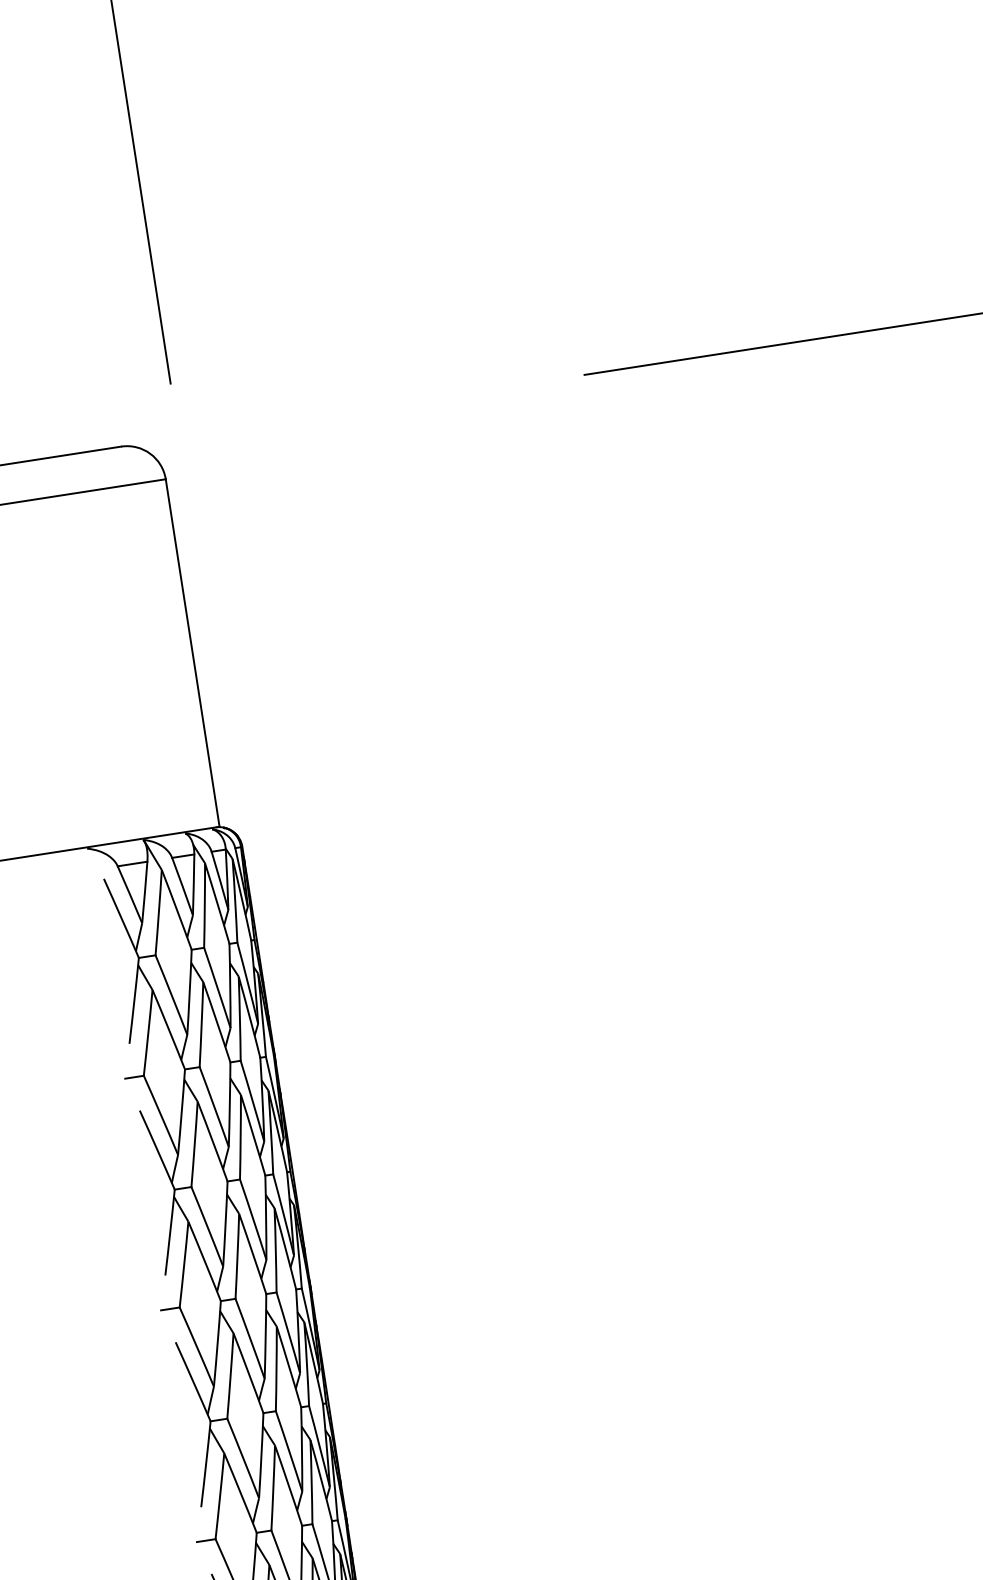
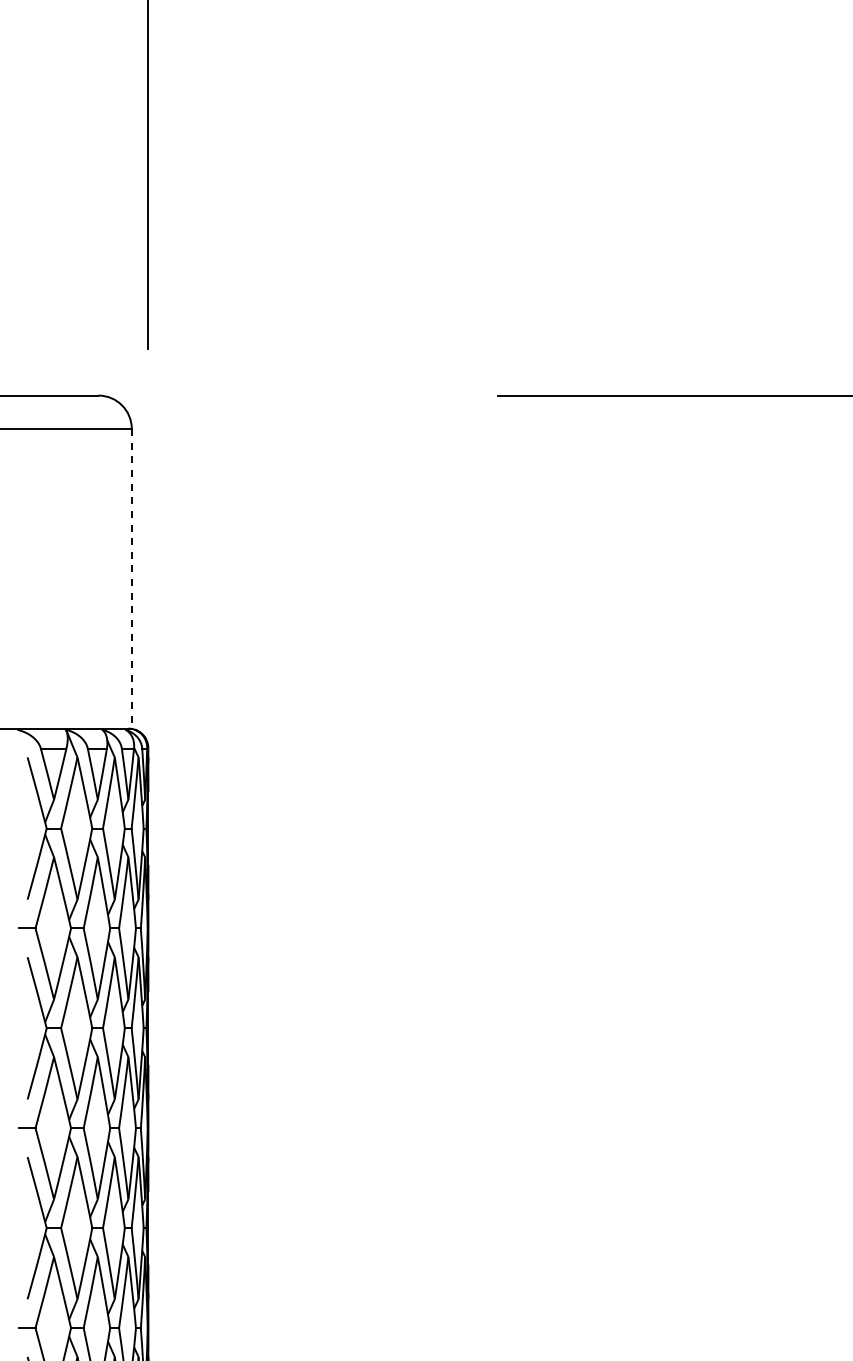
line: (192, 652) -> (131, 578), solid -> dashed

